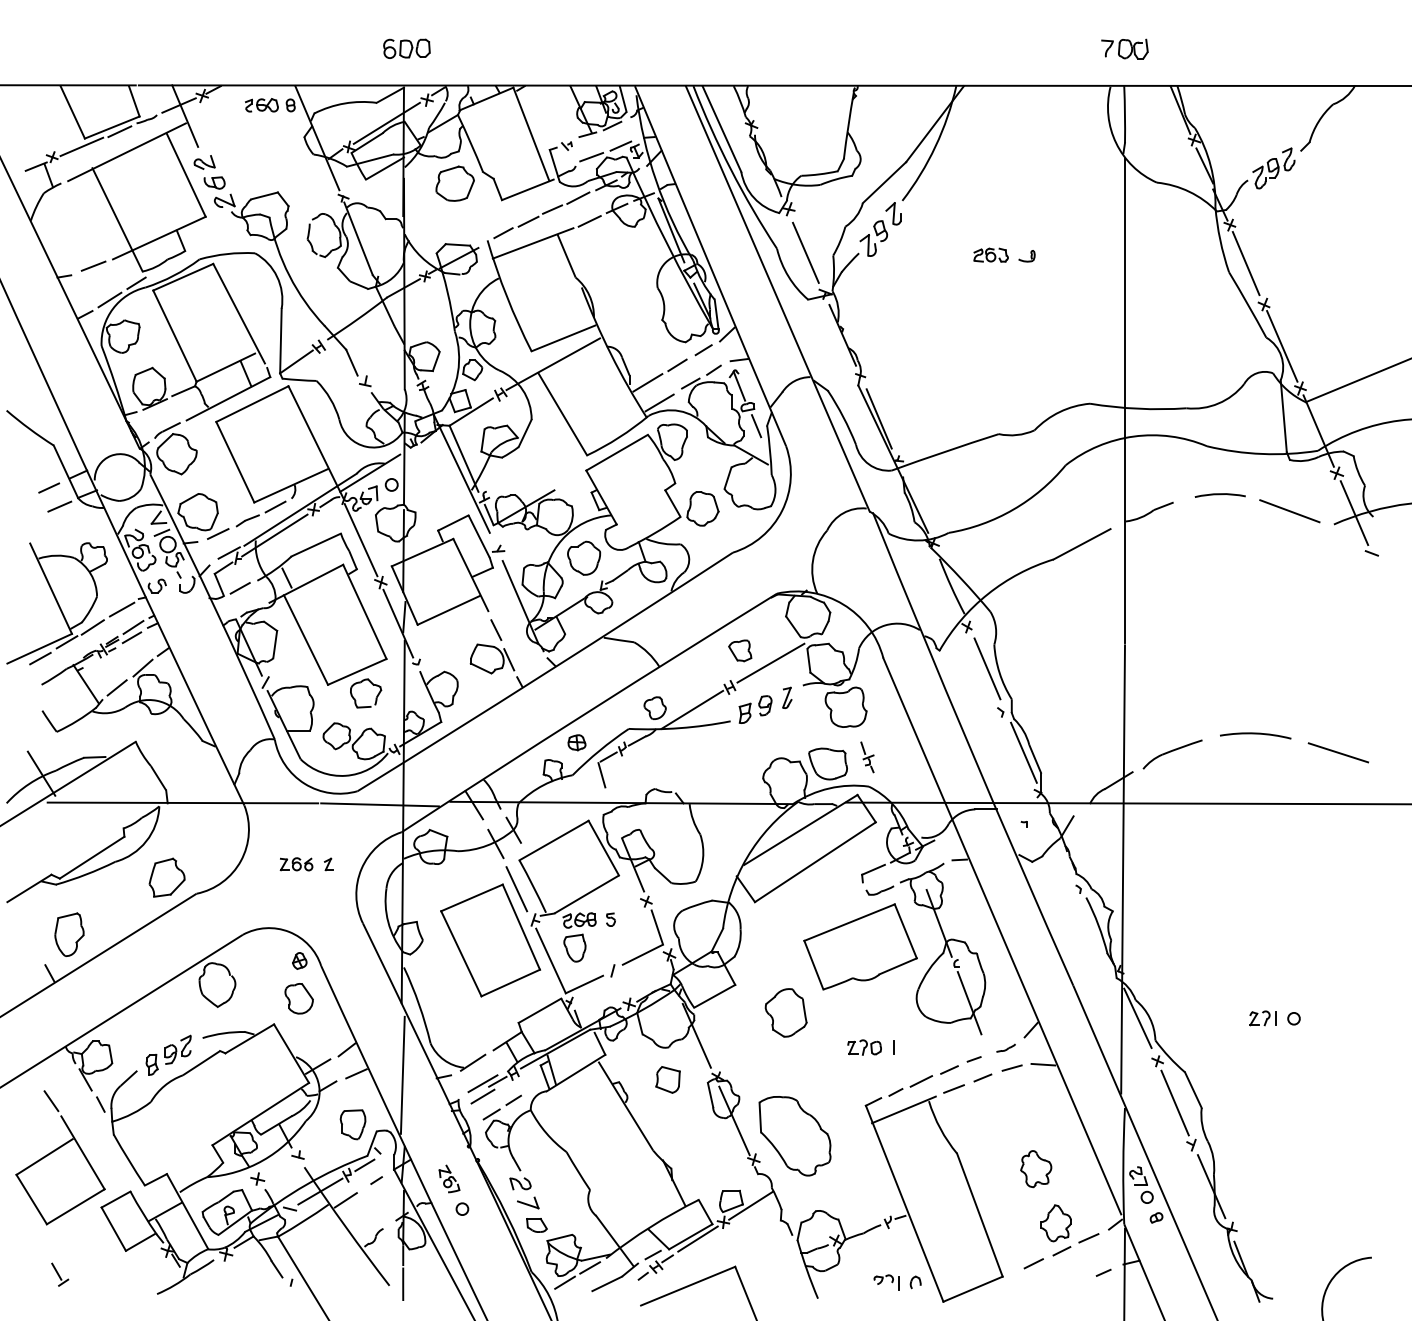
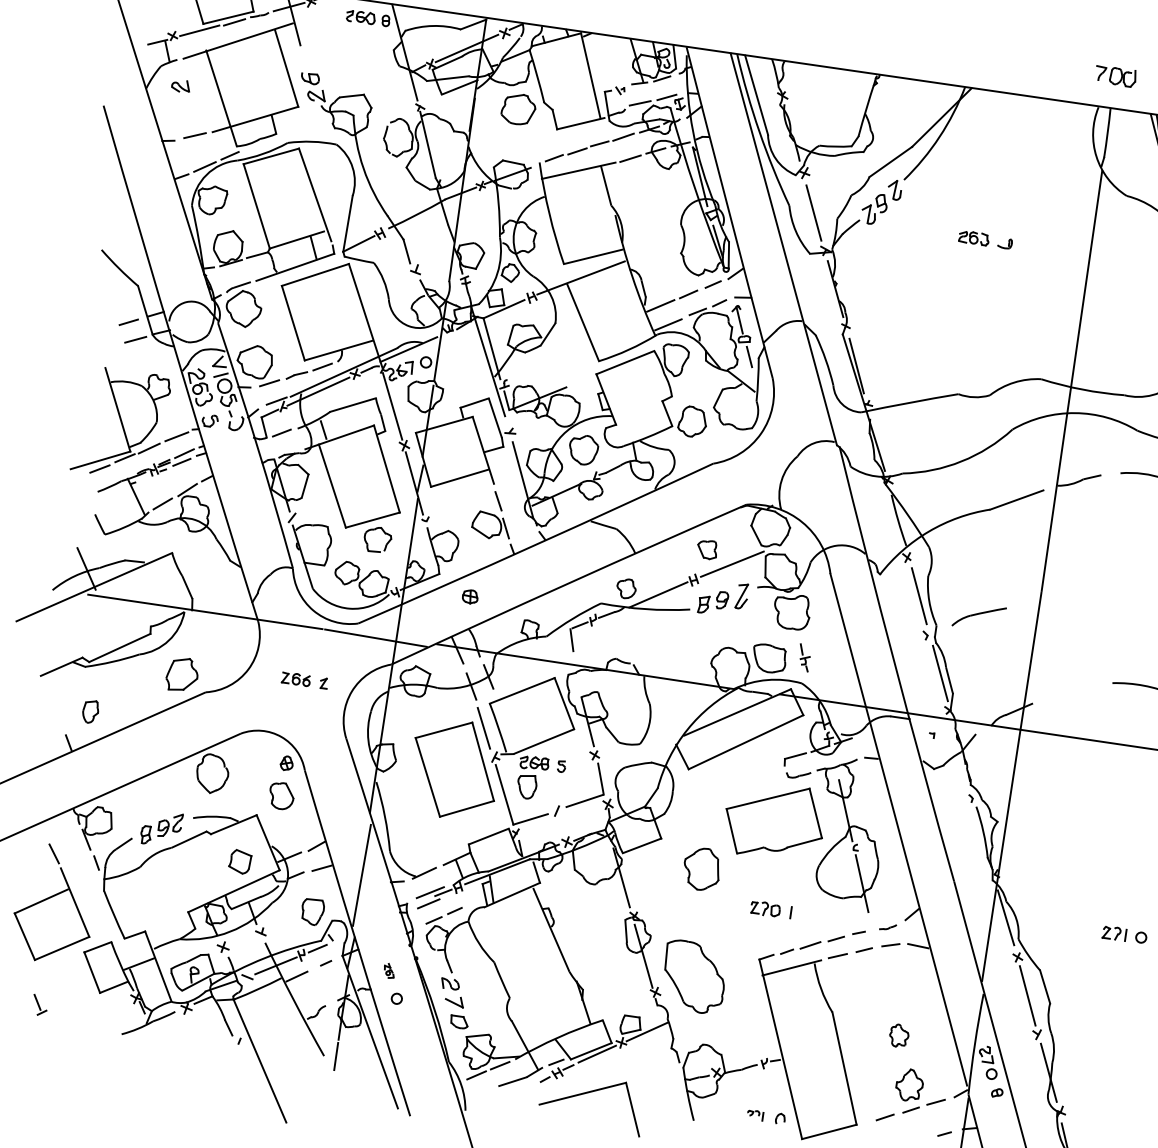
part: (204, 162) -> (180, 86), moved
part: (787, 697) -> (742, 596), size x1.4
part: (576, 742) -> (469, 596), moved
part: (1172, 754) -> (979, 616), moved
part: (69, 934) -> (90, 711), size x0.6
part: (667, 1079) -> (239, 861), moved
part: (1036, 1169) -> (899, 1036), size x0.7
part: (449, 1178) -> (389, 970), size x0.6
part: (886, 1282) -> (755, 1115), size x0.7

